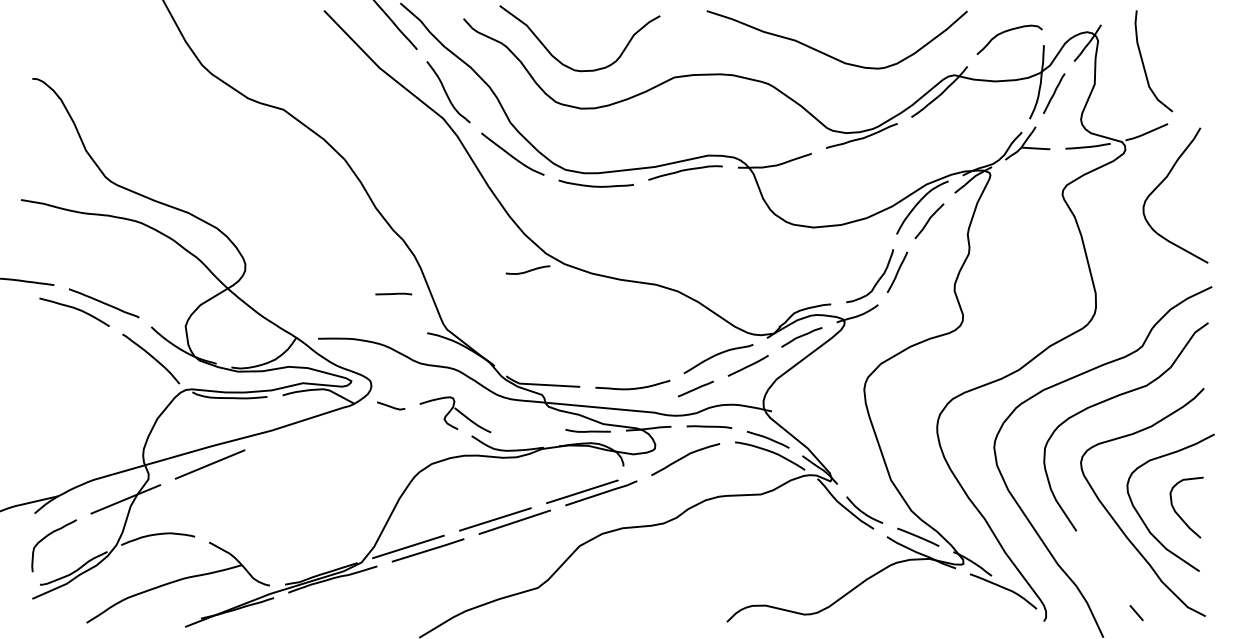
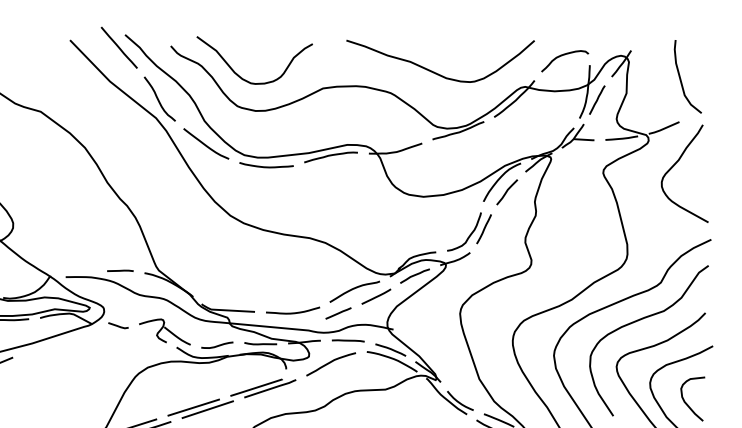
curve: (1144, 64) -> (681, 79), moved
curve: (527, 270) -> (216, 345), moved
line: (393, 293) -> (120, 270), moved

